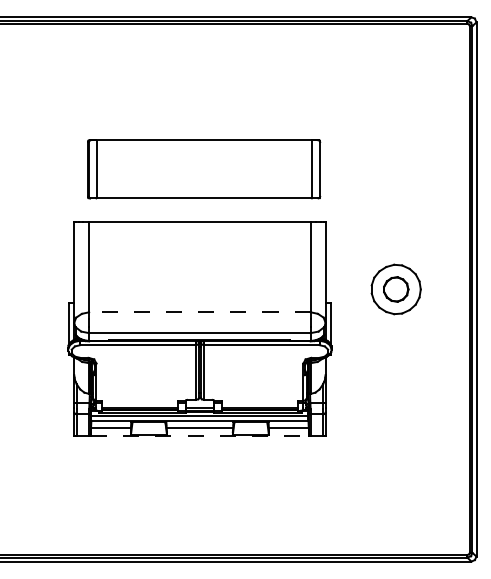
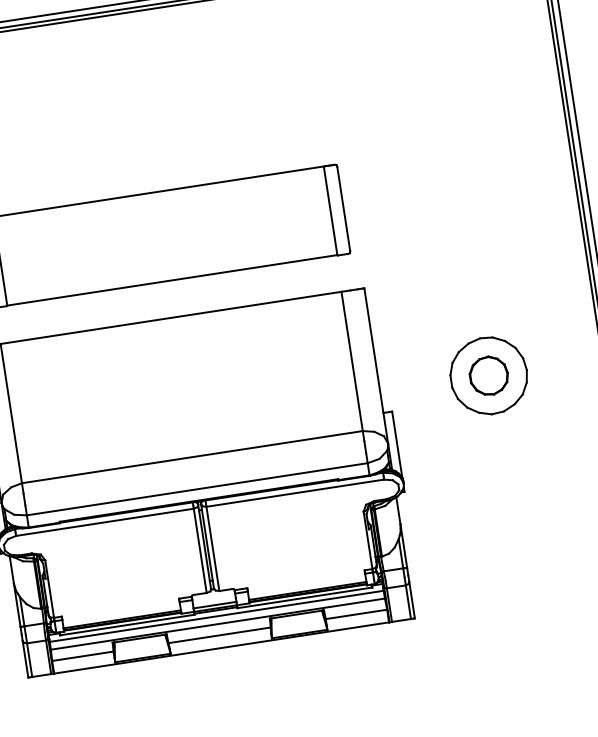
line: (199, 312) -> (191, 457), dashed -> solid
line: (199, 436) -> (220, 648), dashed -> solid

